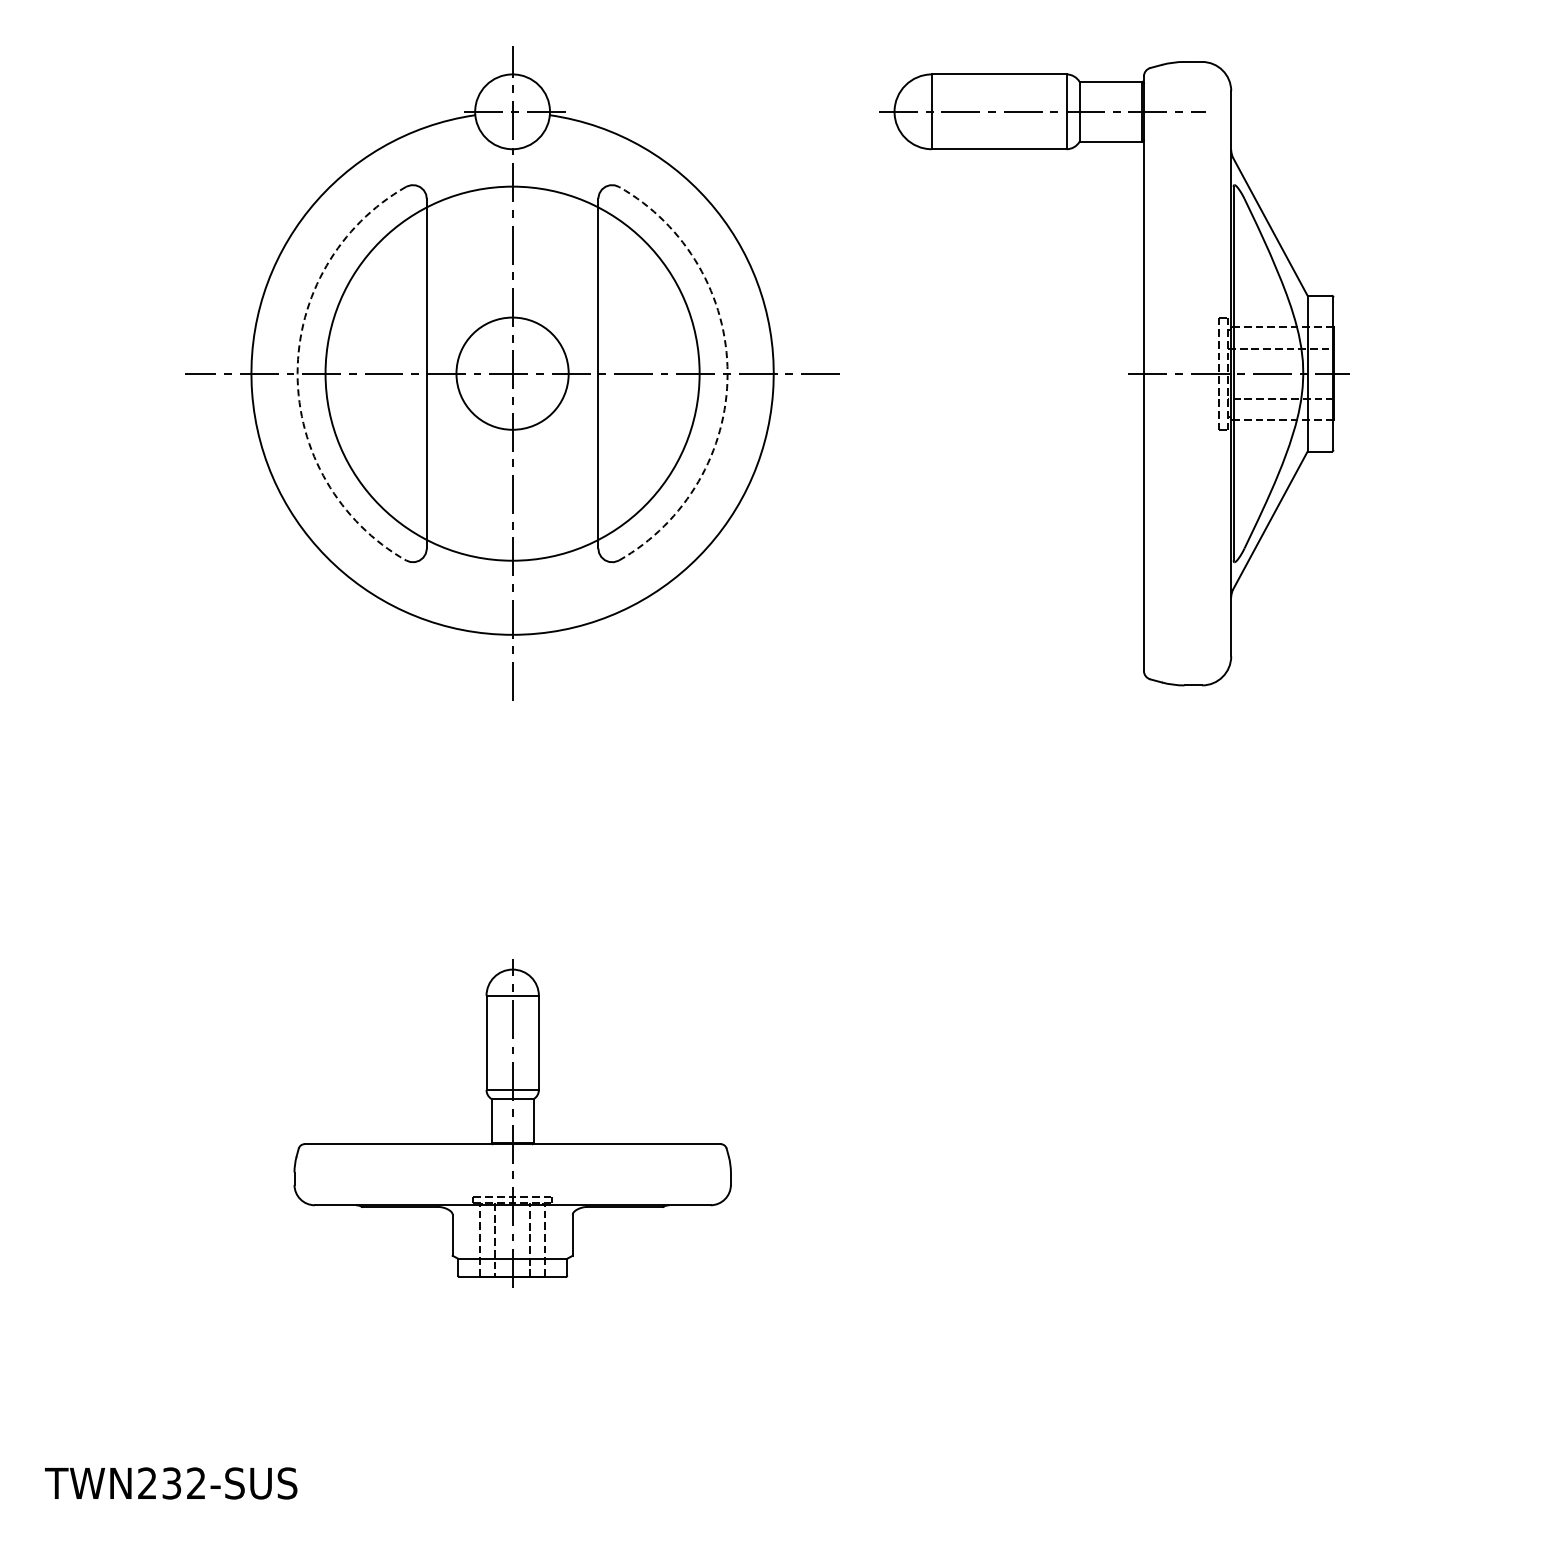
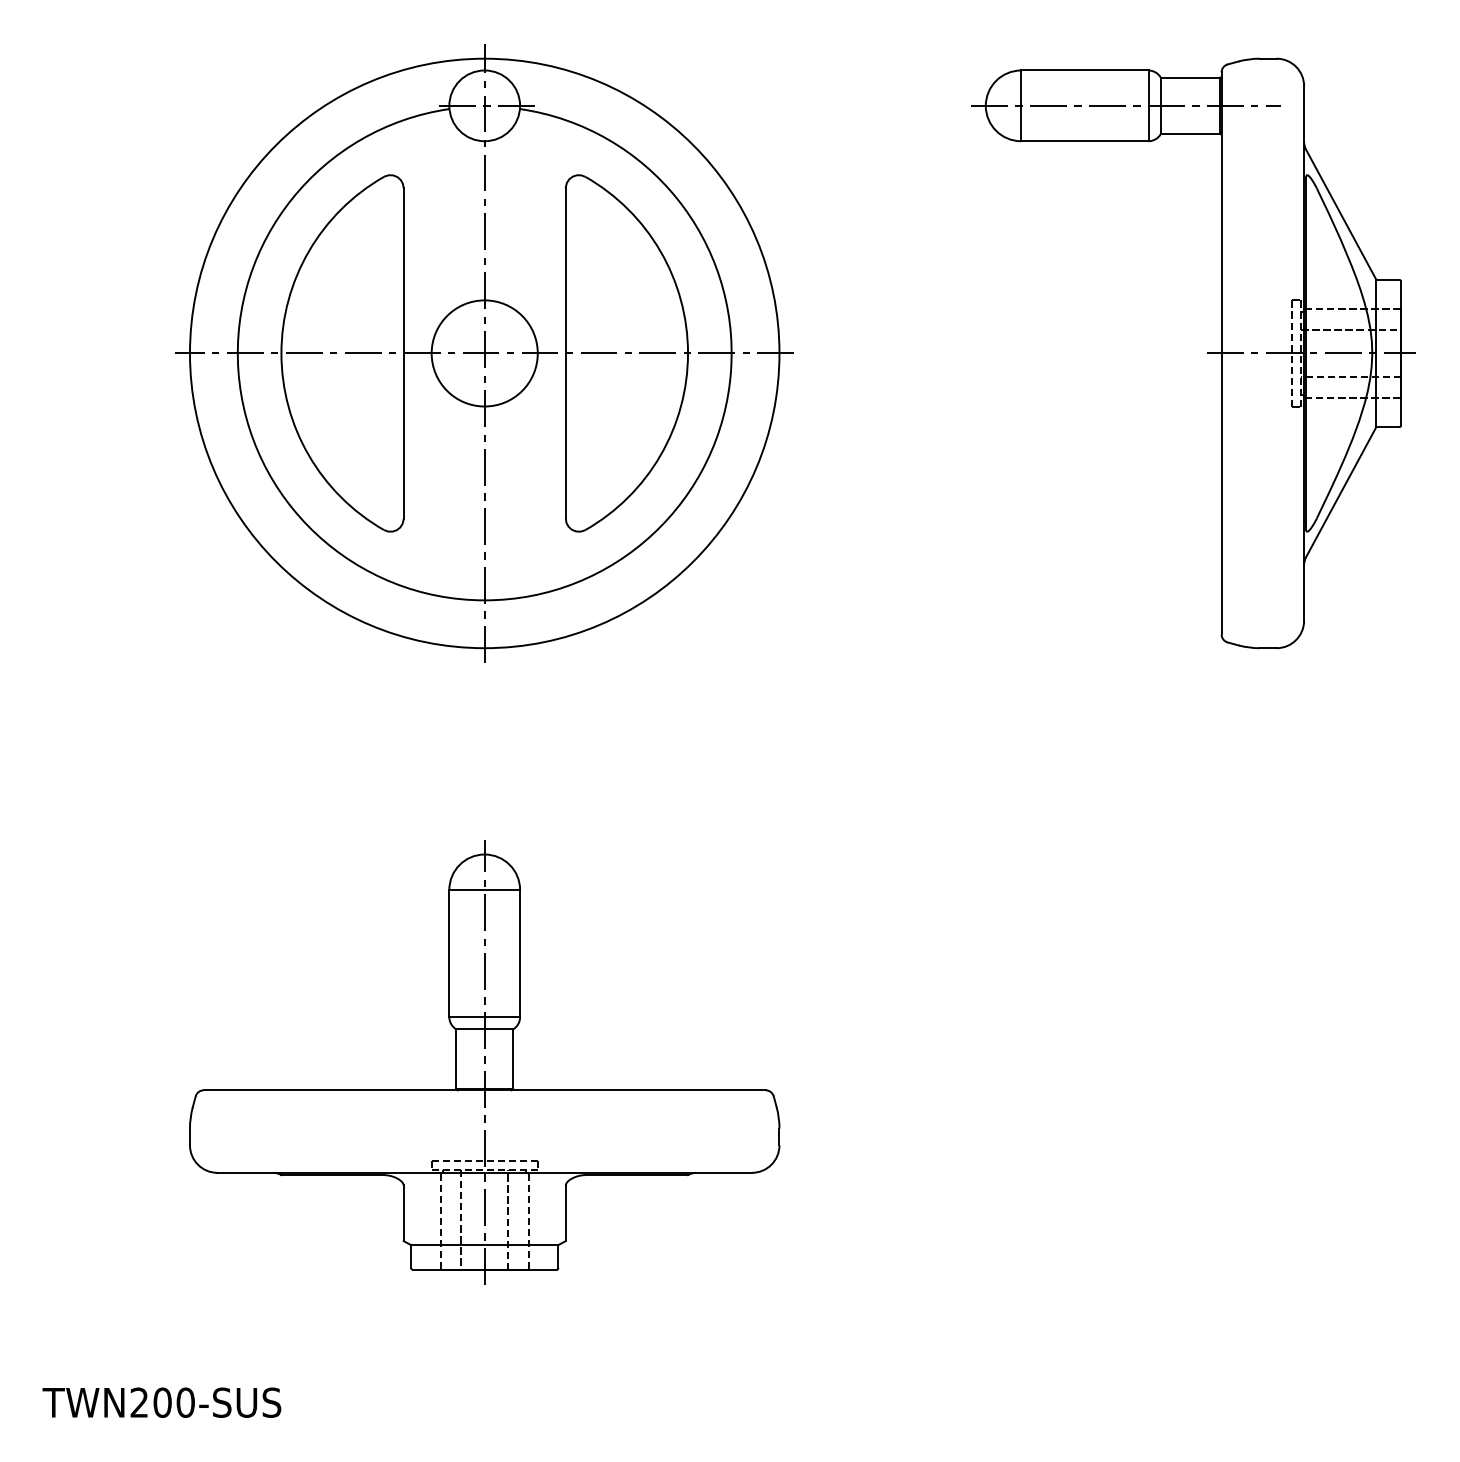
arc: (297, 373) -> (281, 353), dashed -> solid
circle: (512, 373) -> (484, 353), size x1.67
arc: (727, 373) -> (687, 353), dashed -> solid
part: (1128, 373) -> (1207, 353), moved
part: (512, 1123) -> (484, 1062), size x1.43
text: (184, 1483) -> (174, 1402), TWN232-SUS -> TWN200-SUS

